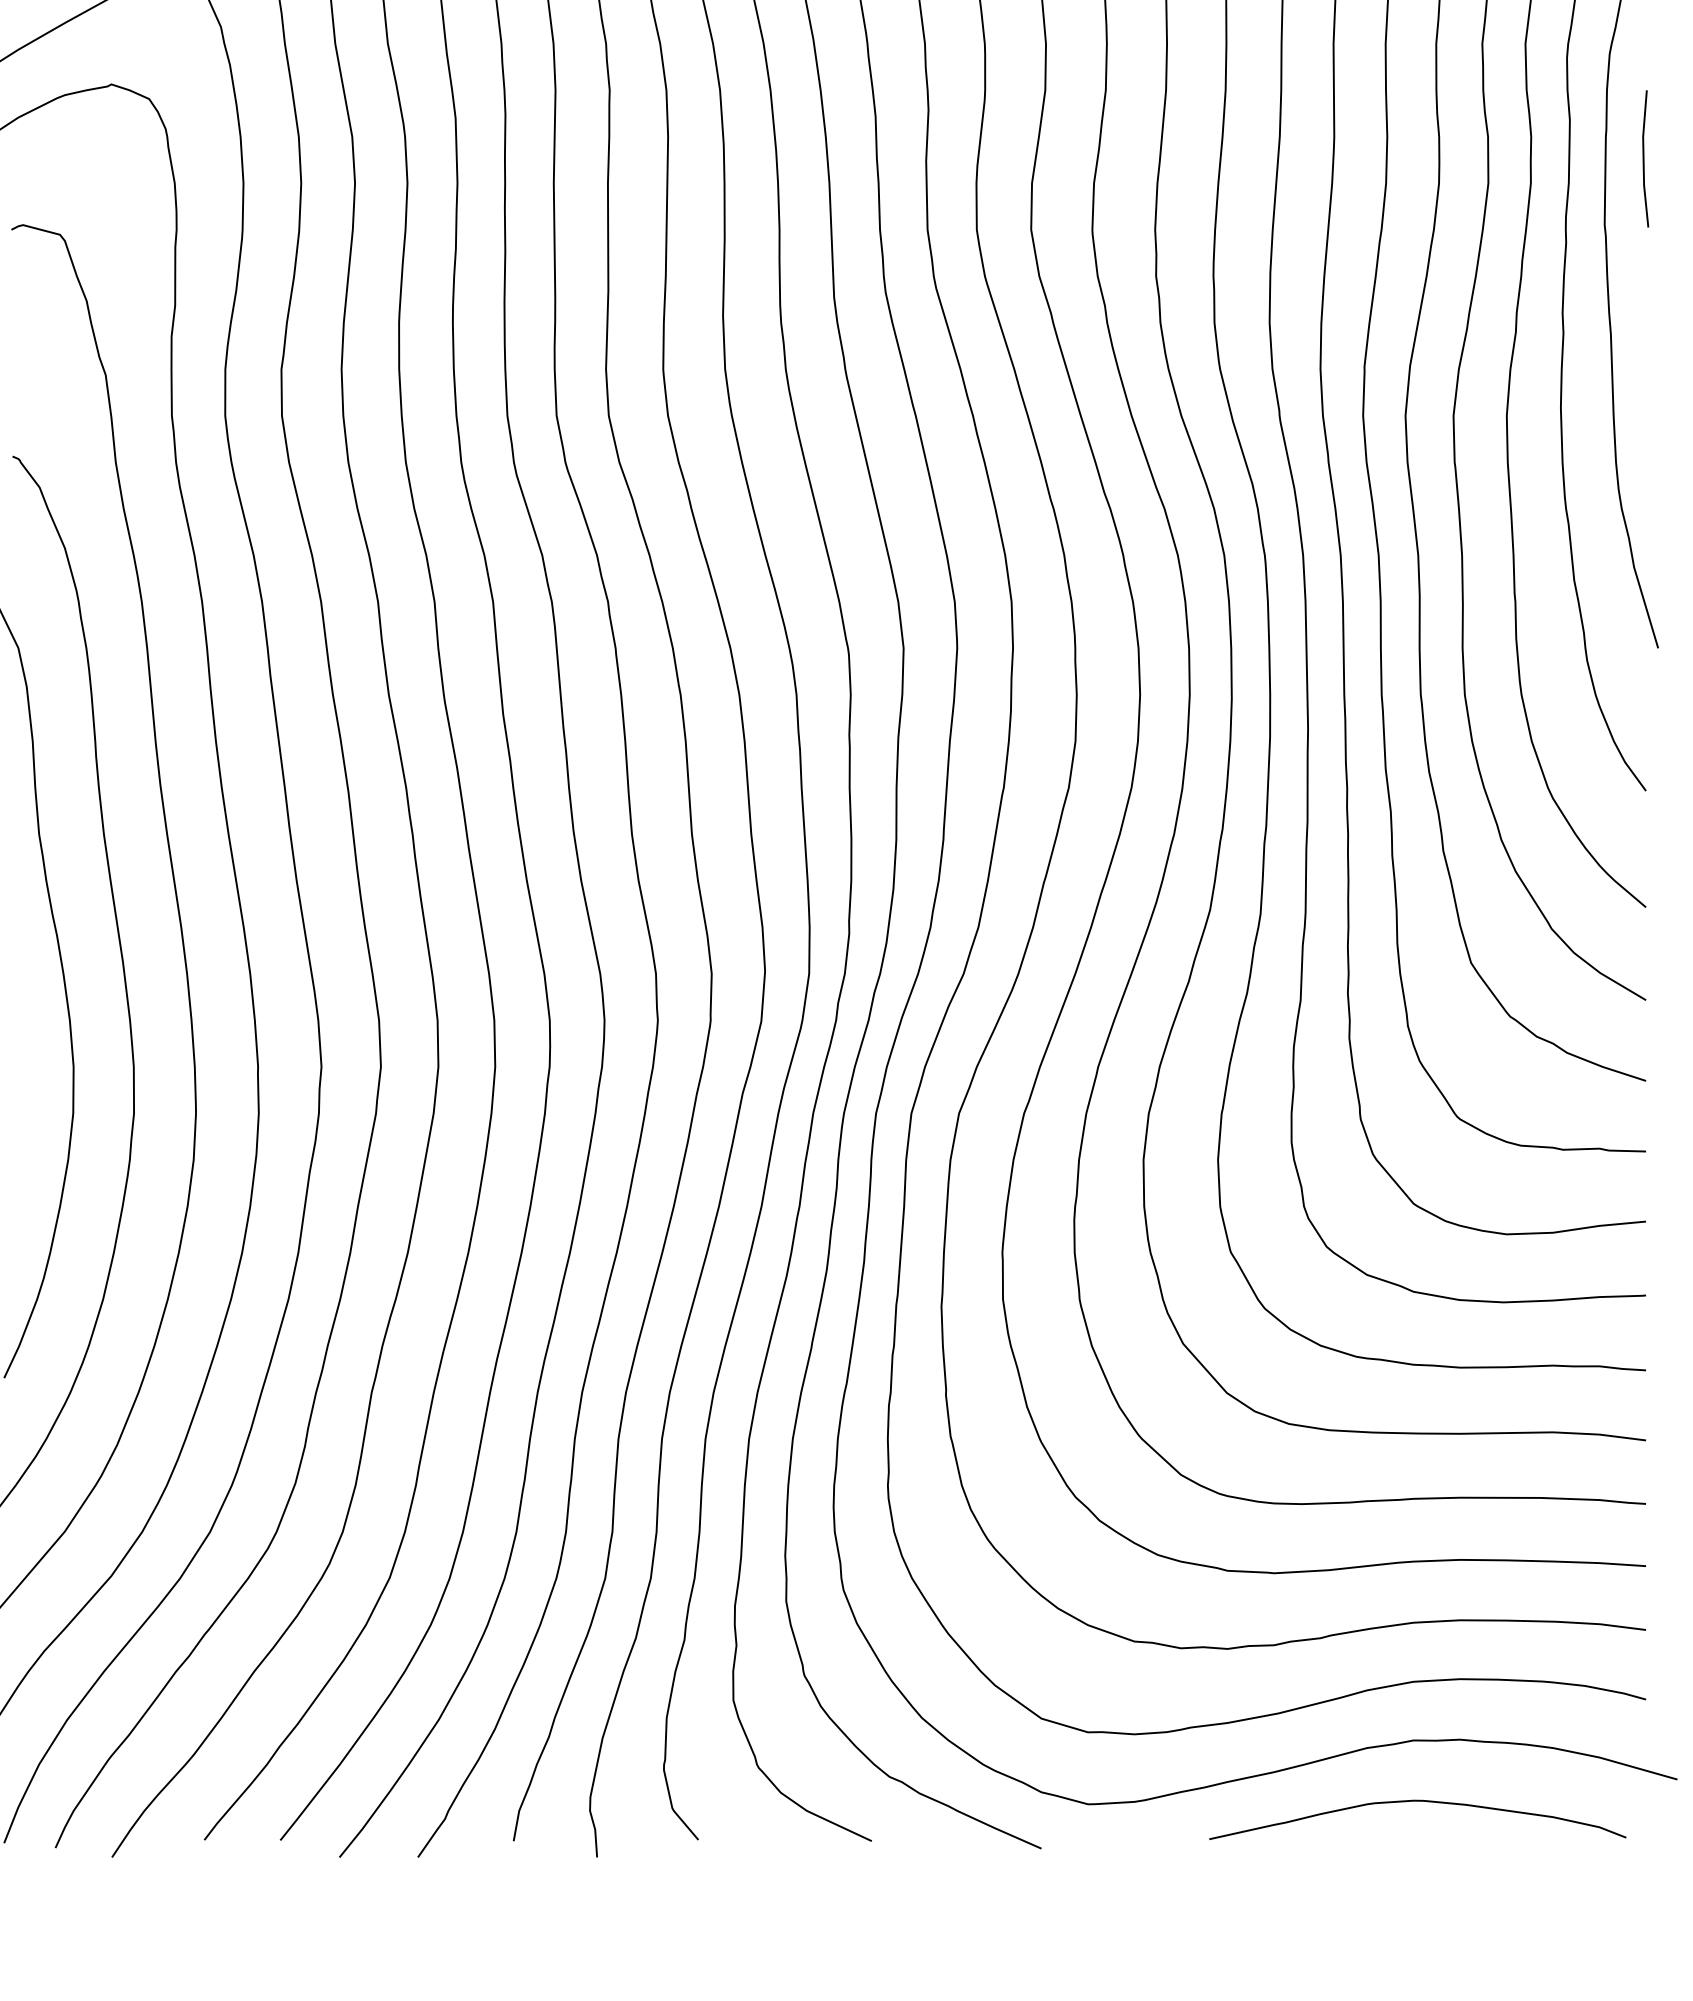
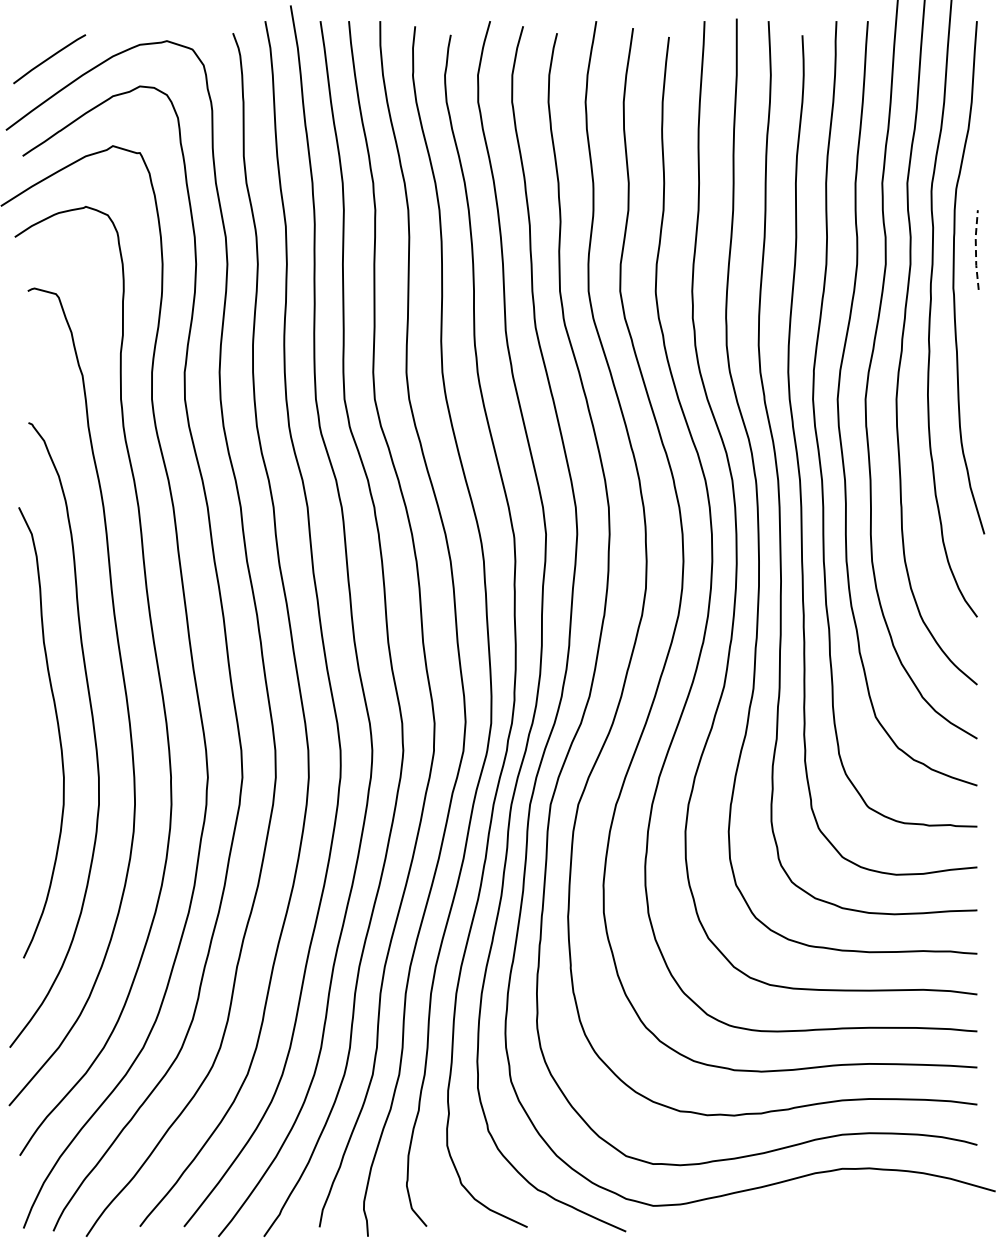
line: (1642, 157) -> (975, 249), solid -> dashed
curve: (1417, 1801) -> (844, 1204), removed

